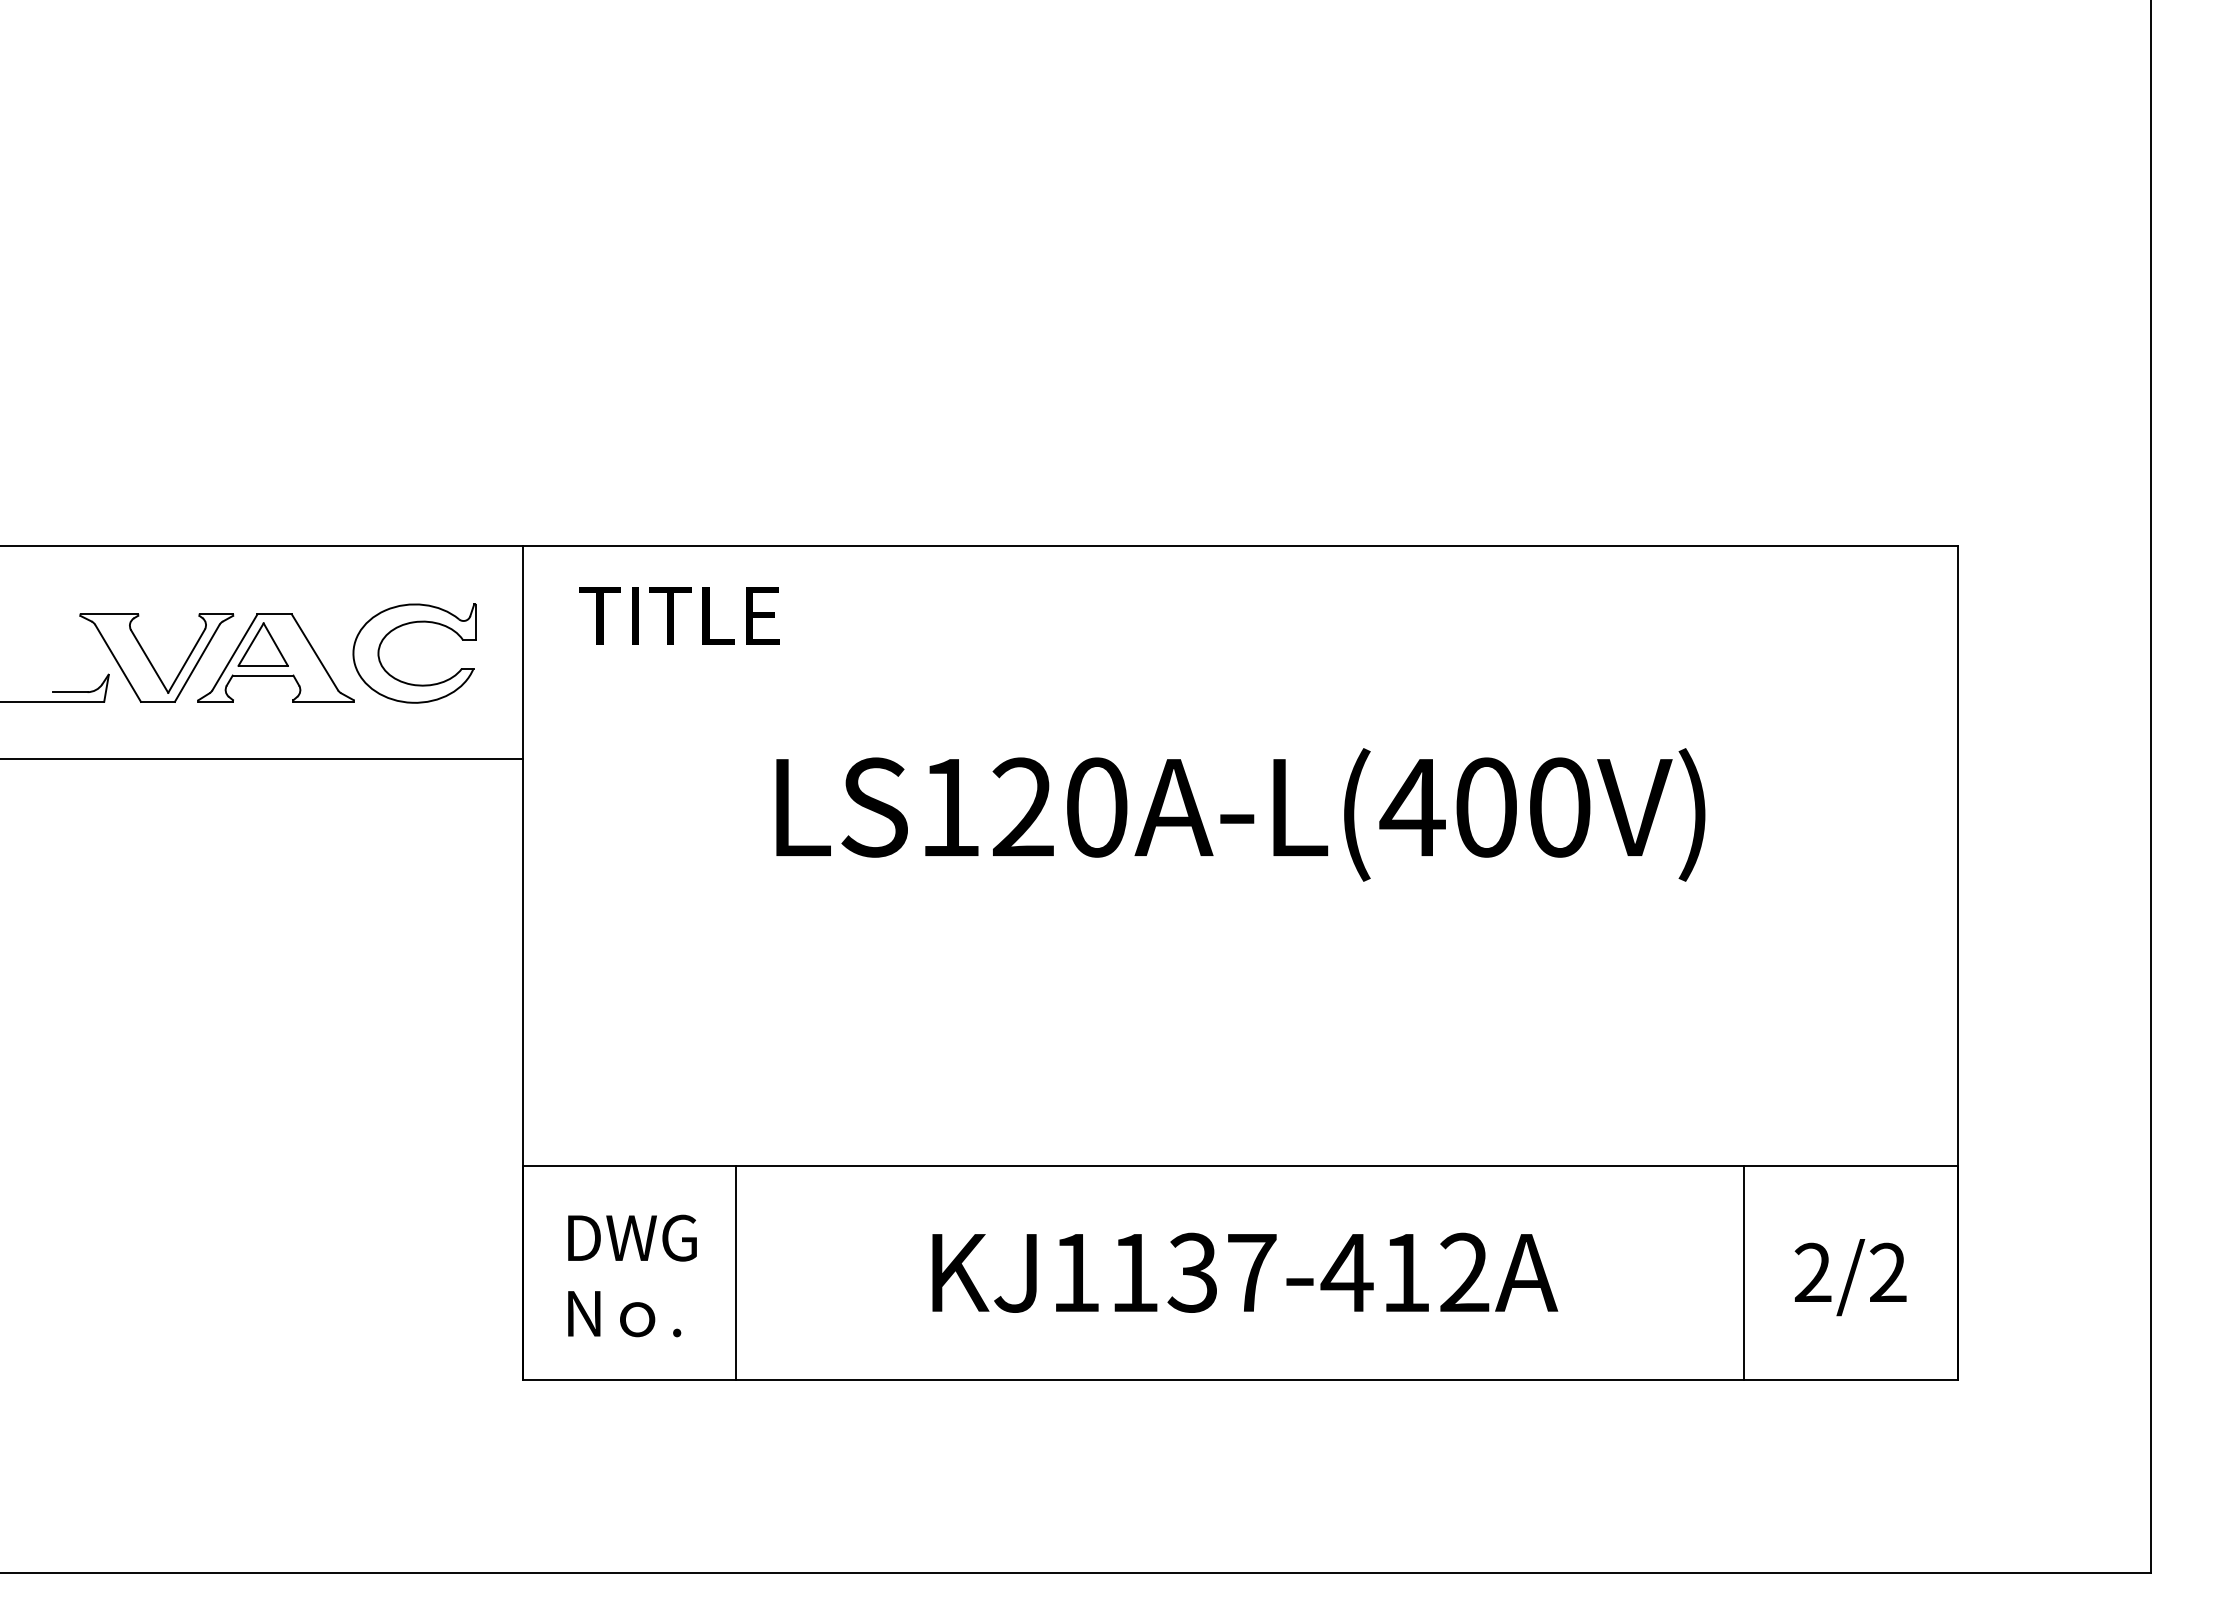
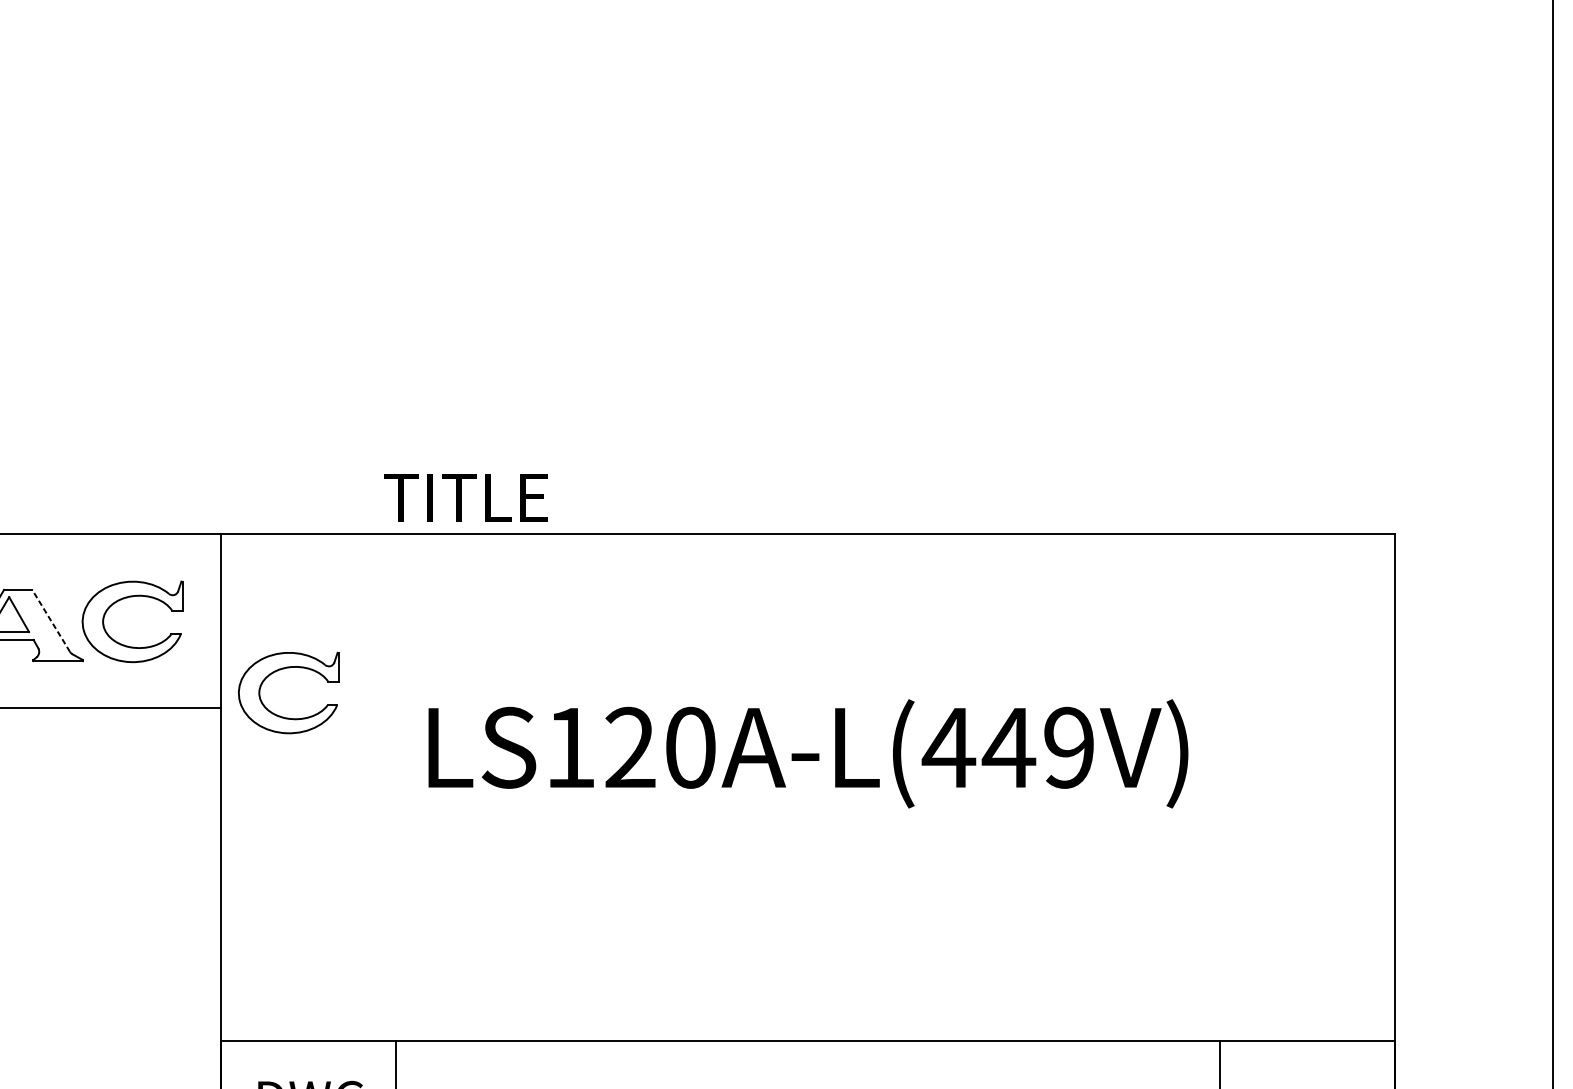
text: (679, 615) -> (466, 497), moved
line: (314, 651) -> (50, 620), solid -> dashed
part: (596, 712) -> (281, 670), added
text: (1521, 807) -> (1037, 747), LS120A-L(400V) -> LS120A-L(449V)

